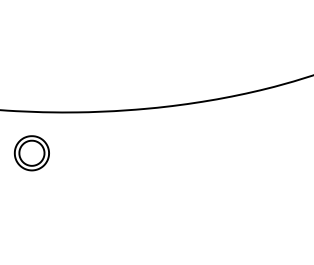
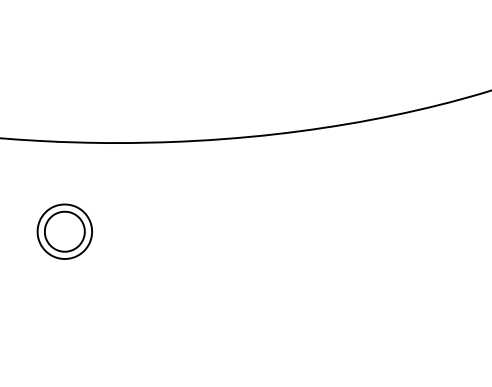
part: (31, 153) -> (64, 232), moved

